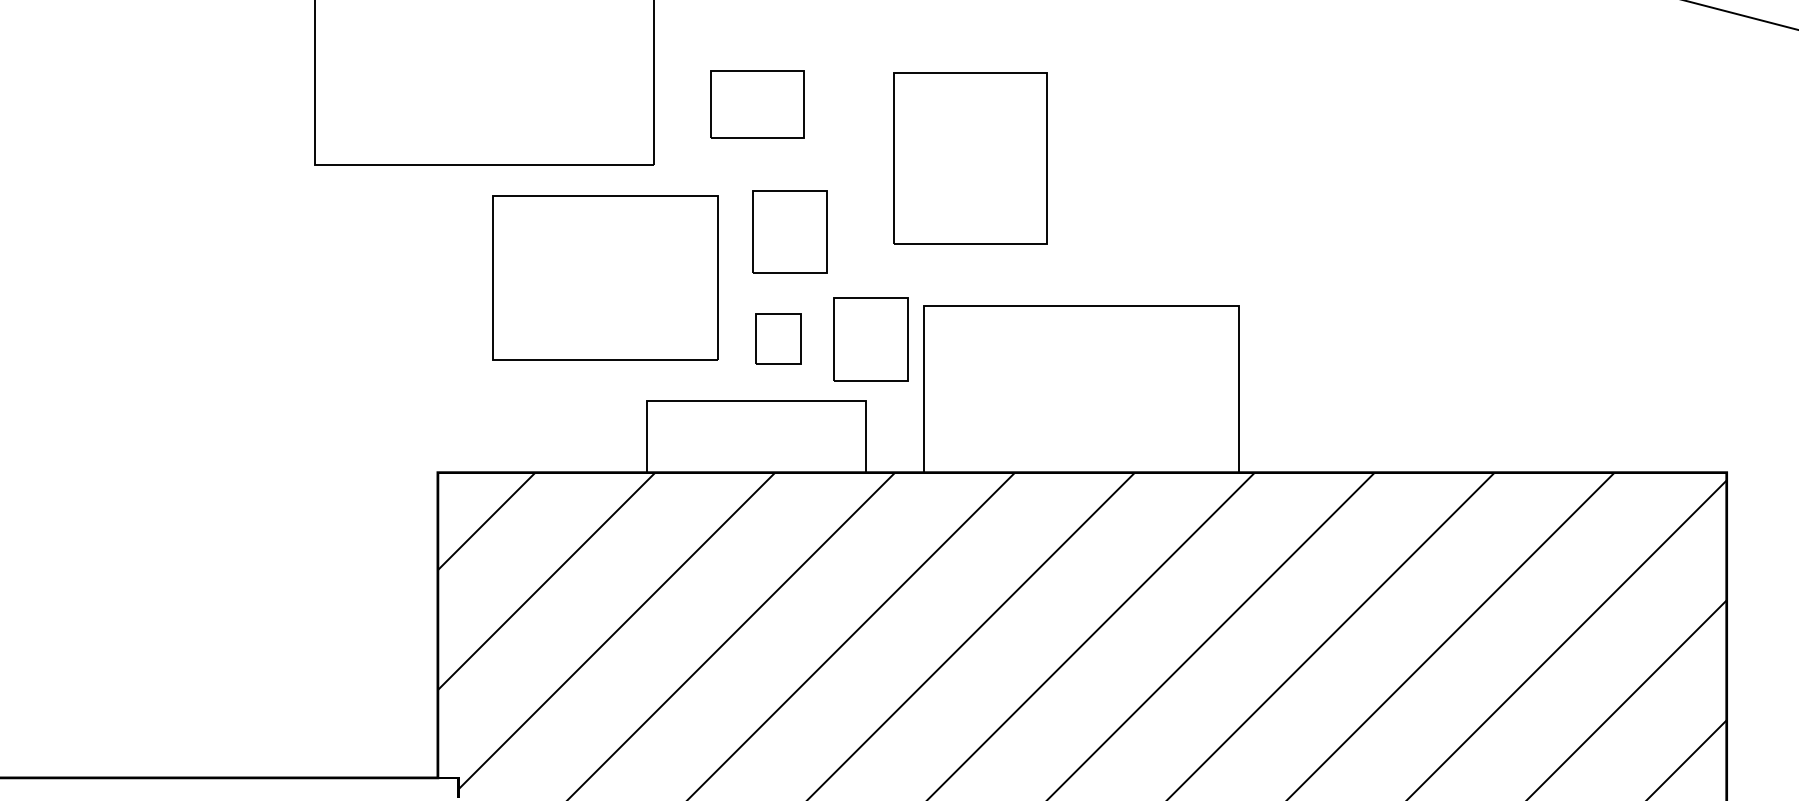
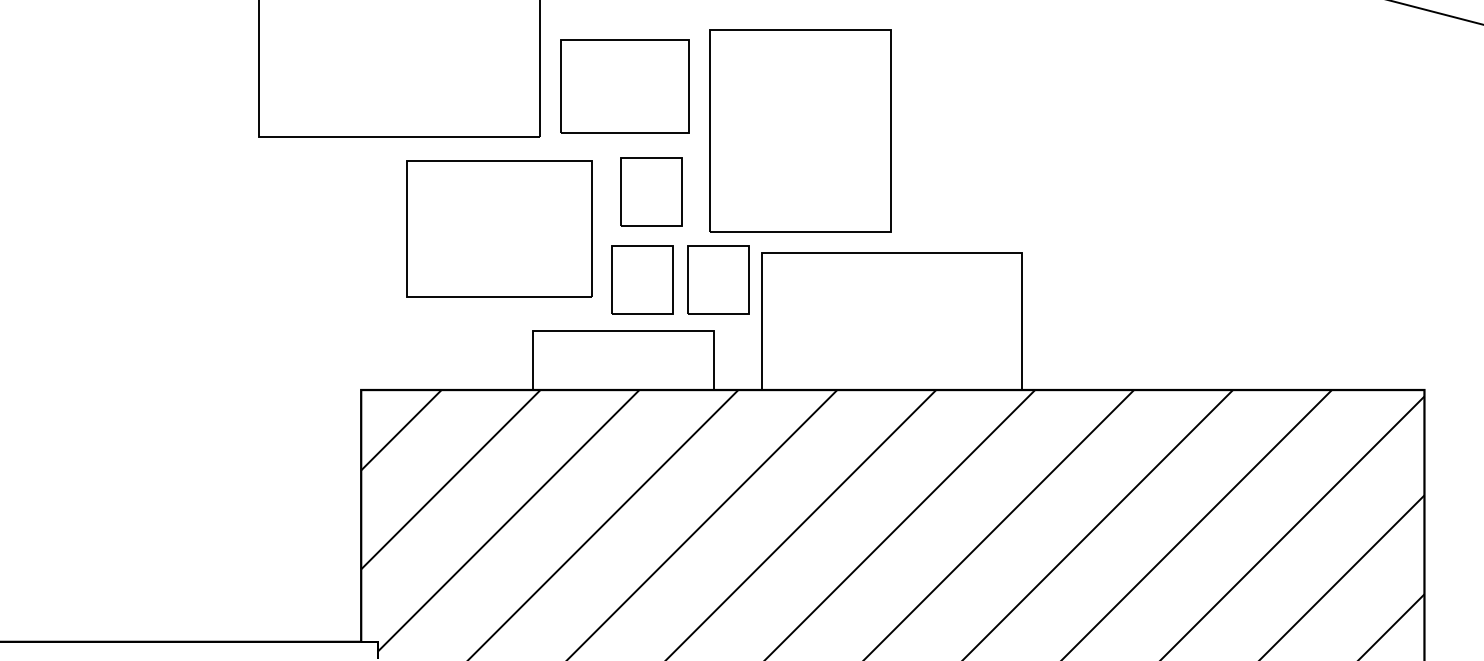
part: (757, 104) -> (624, 86), size x1.67
part: (970, 158) -> (800, 130), size x1.43
part: (778, 338) -> (642, 279), size x1.67

